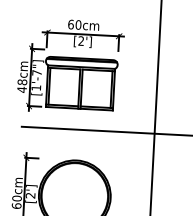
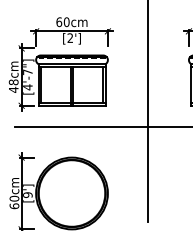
text: (35, 88) -> (27, 87), [1'-7"] -> [4'-7"]
text: (30, 195) -> (27, 194), [2'] -> [9']

